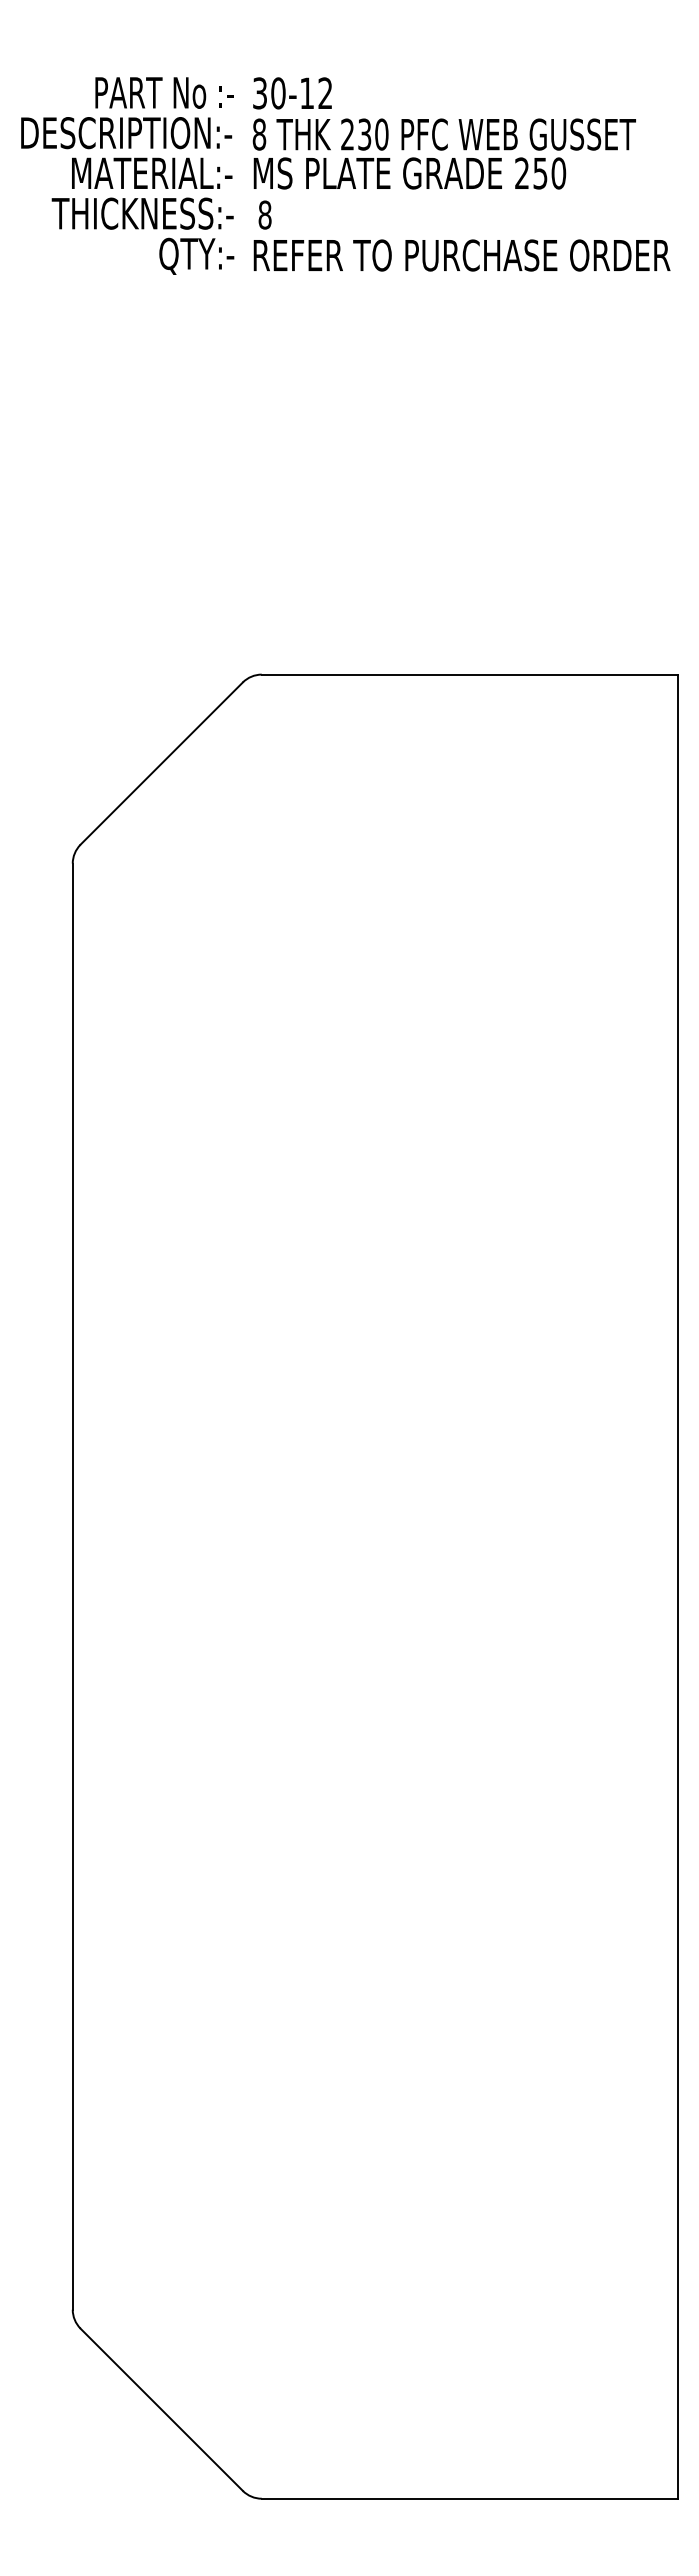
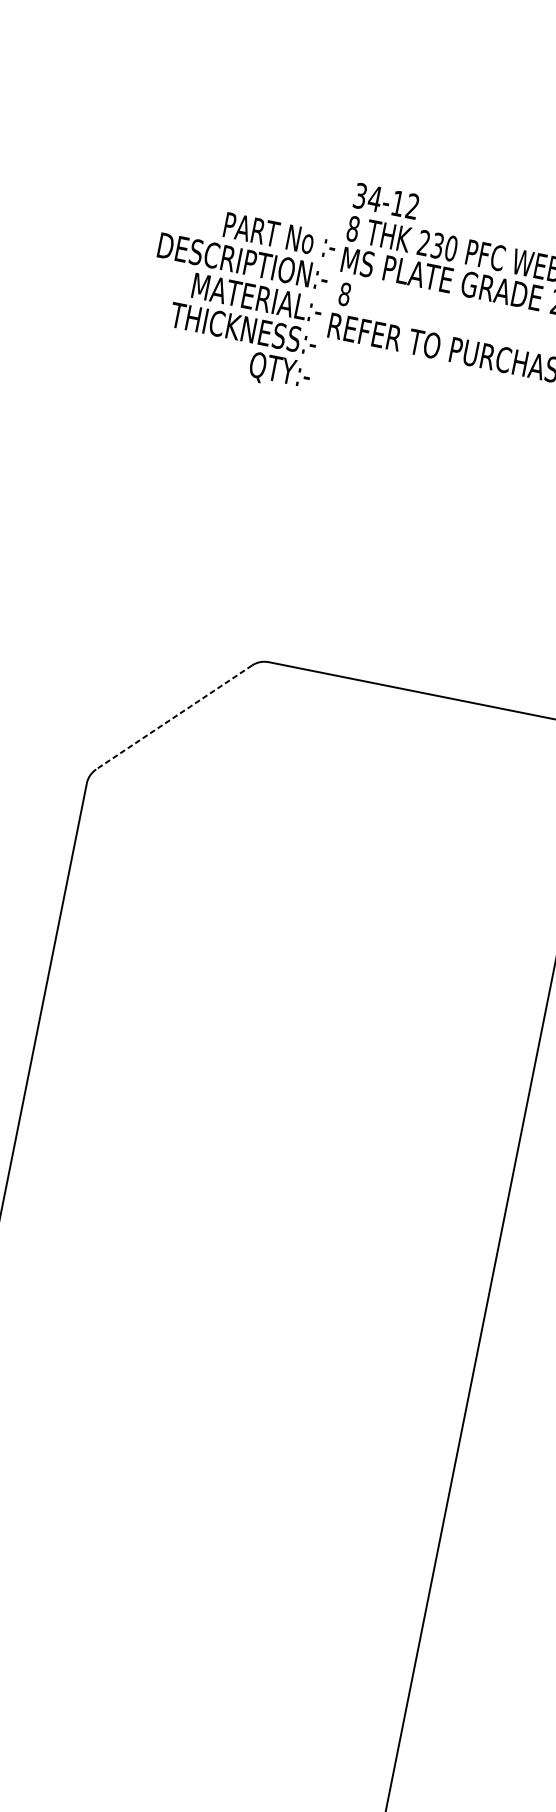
text: (277, 93) -> (374, 198), 30-12 -> 34-12
text: (127, 175) -> (237, 295), moved
line: (161, 763) -> (174, 717), solid -> dashed

